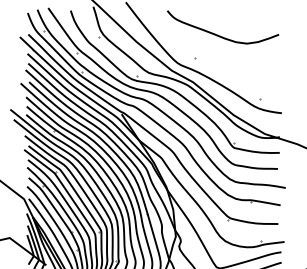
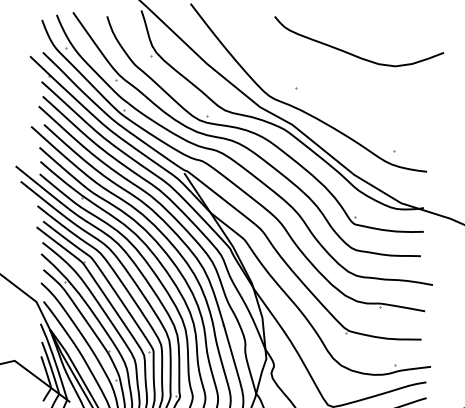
curve: (220, 35) -> (355, 54), moved

